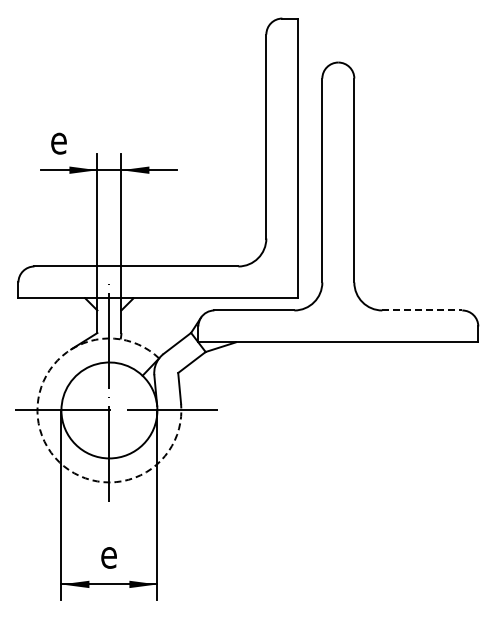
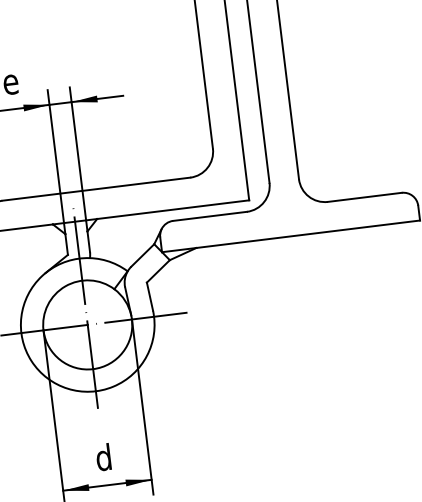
line: (422, 310) -> (364, 197), dashed -> solid
arc: (44, 441) -> (31, 360), dashed -> solid
text: (109, 553) -> (104, 456), e -> d

